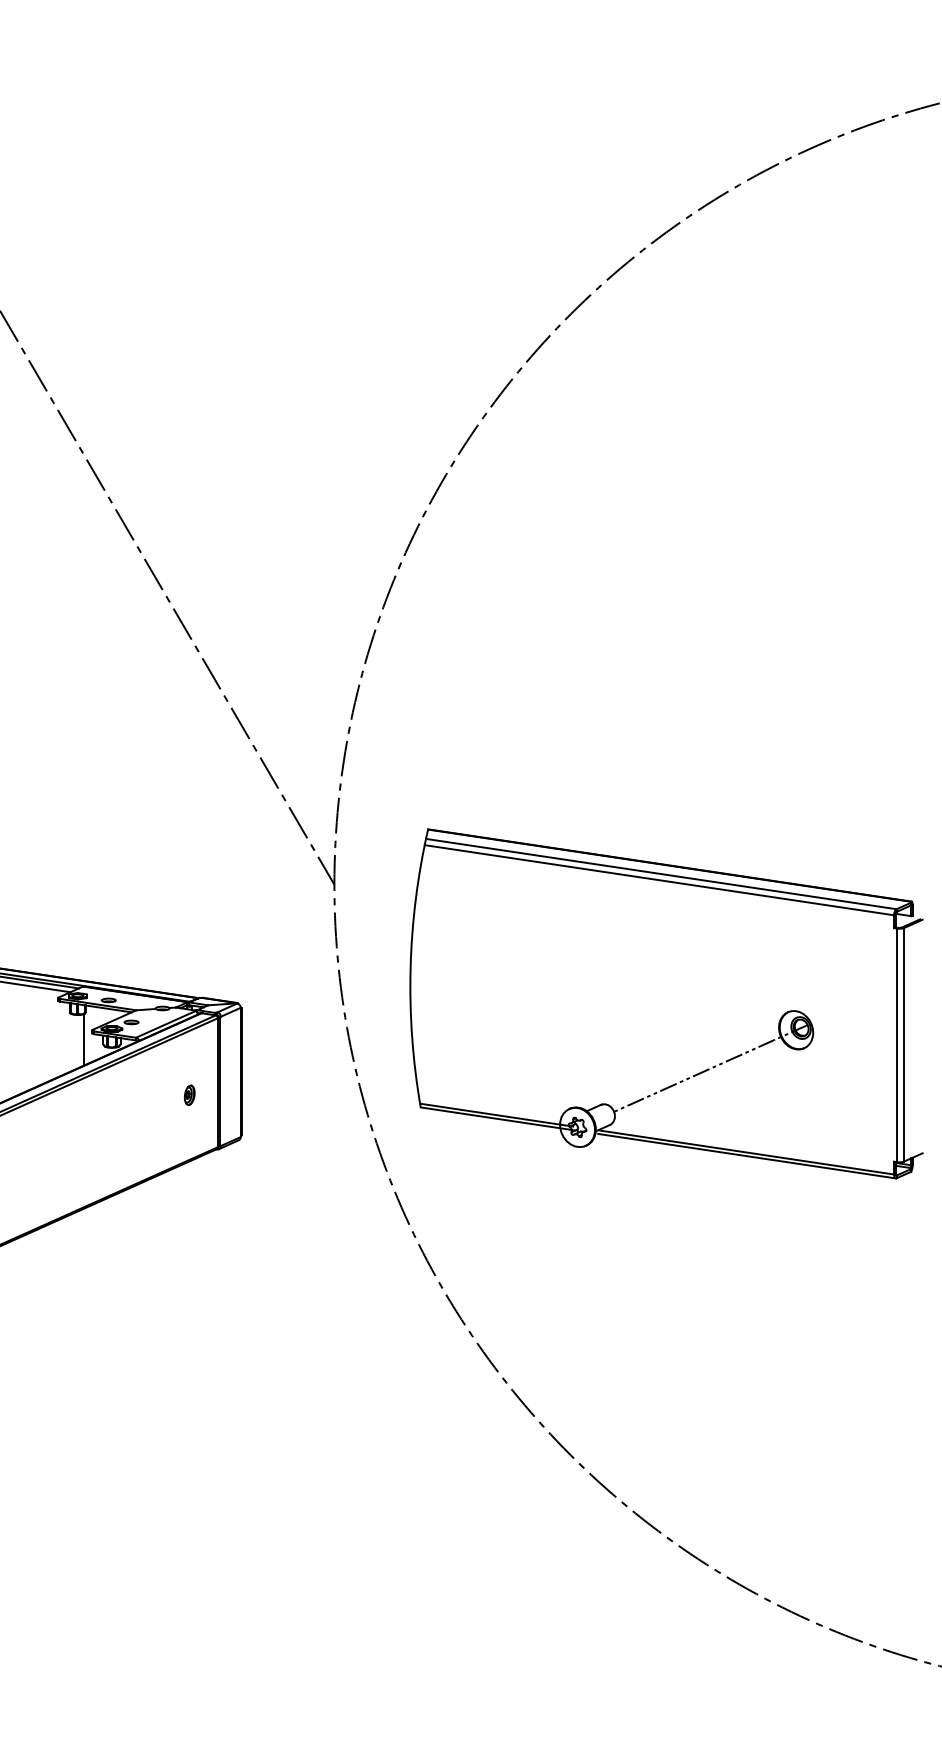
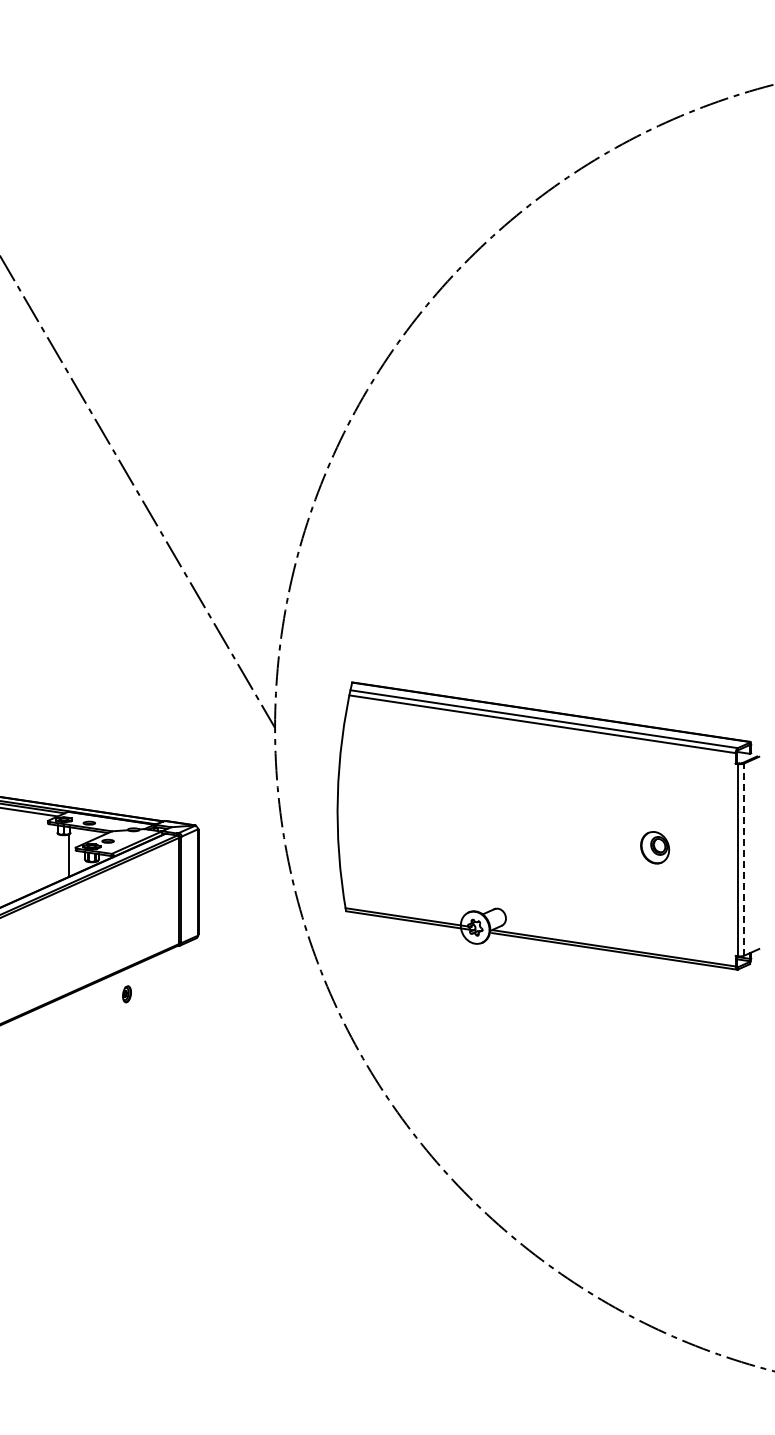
line: (903, 1044) -> (743, 859), solid -> dashed
line: (710, 1067) -> (584, 878), removed
part: (189, 1095) -> (126, 994), moved

